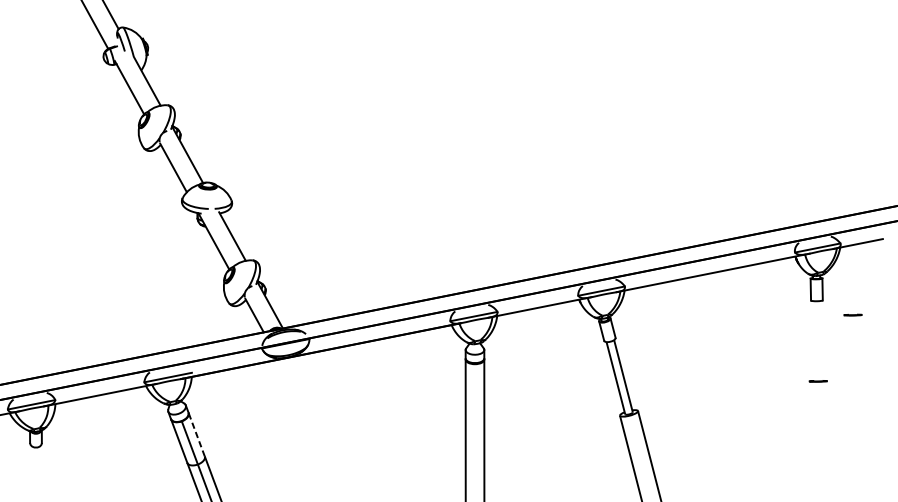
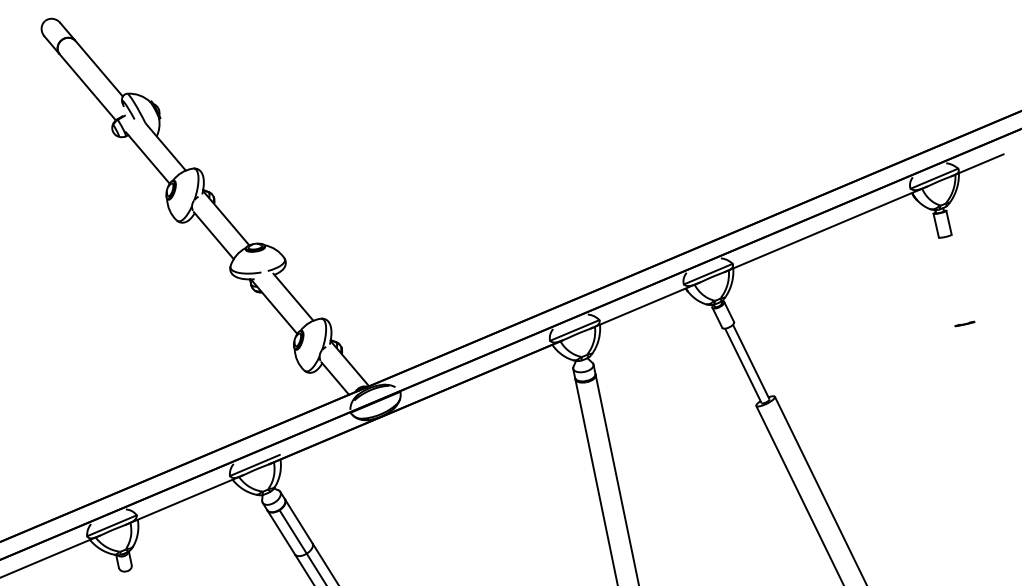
line: (852, 314) -> (987, 243), removed
line: (196, 434) -> (298, 521), dashed -> solid

